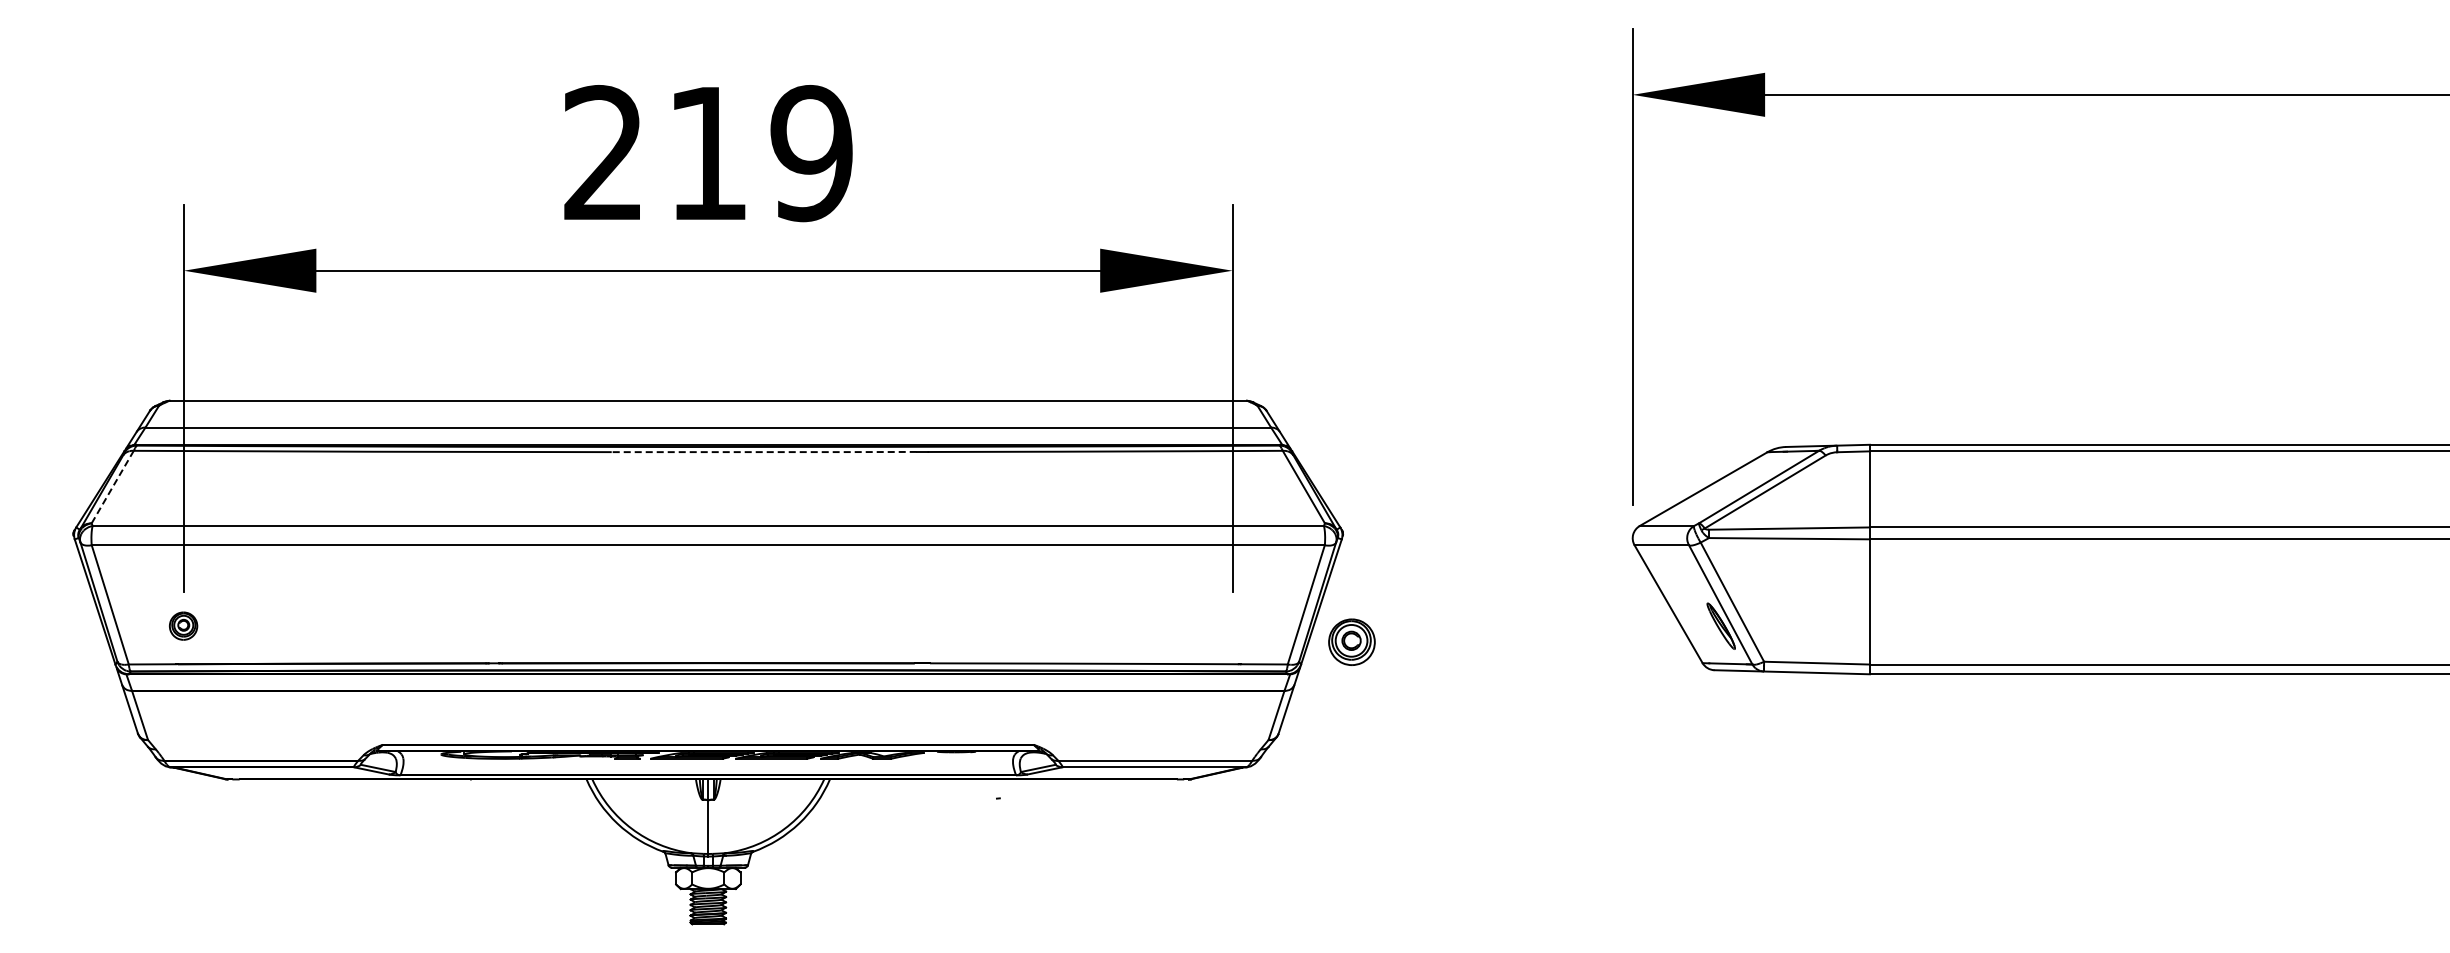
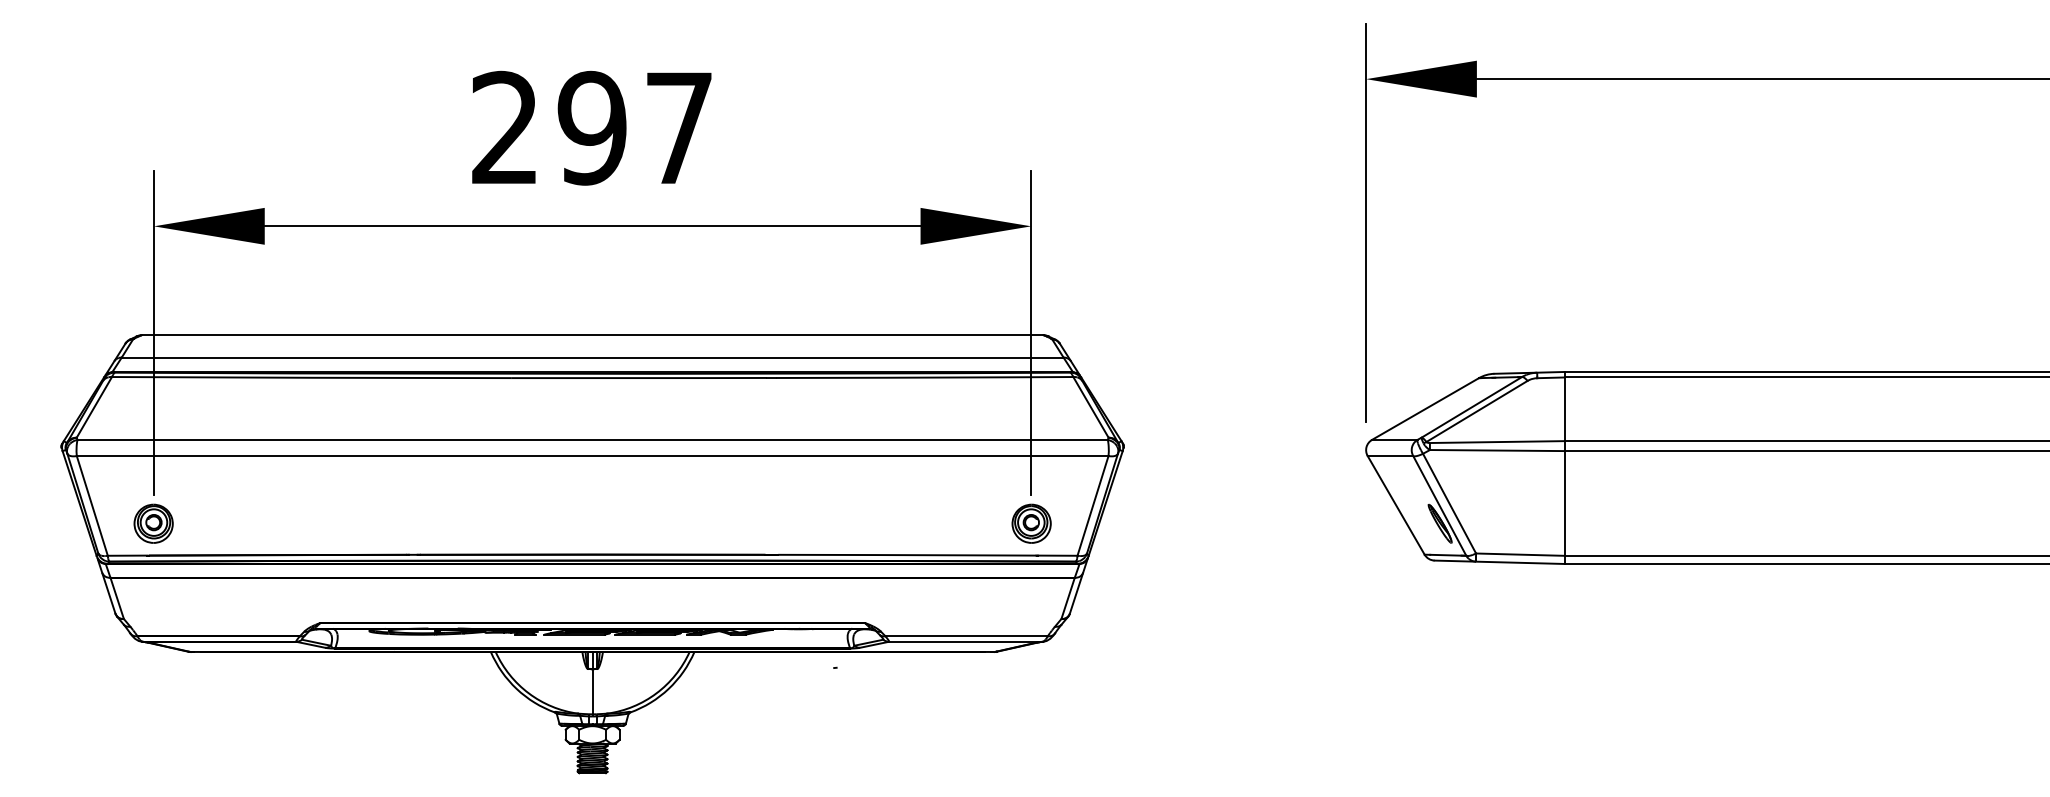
text: (759, 153) -> (635, 128), 219 -> 297
line: (764, 452) -> (639, 378), dashed -> solid
line: (112, 487) -> (94, 407), dashed -> solid
part: (183, 625) -> (153, 523), size x1.67
part: (1351, 641) -> (1031, 523), moved

